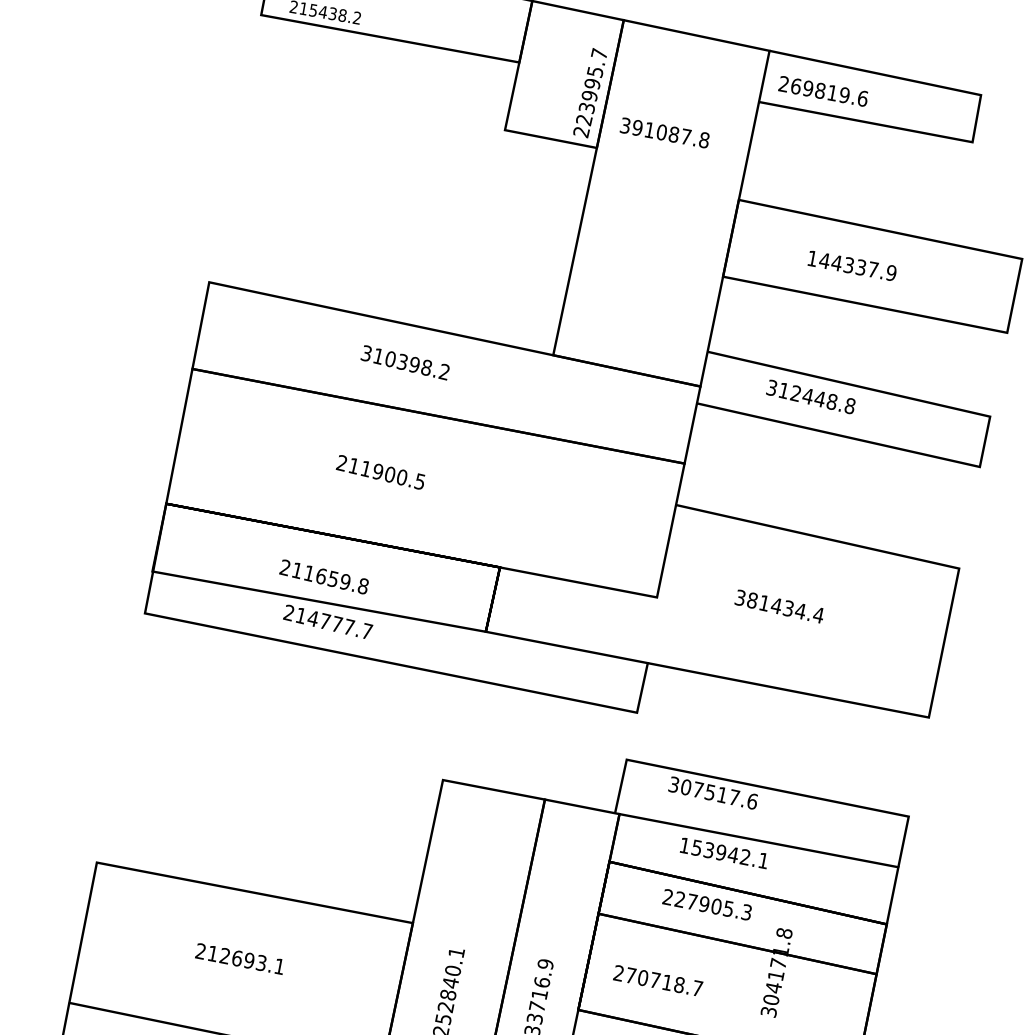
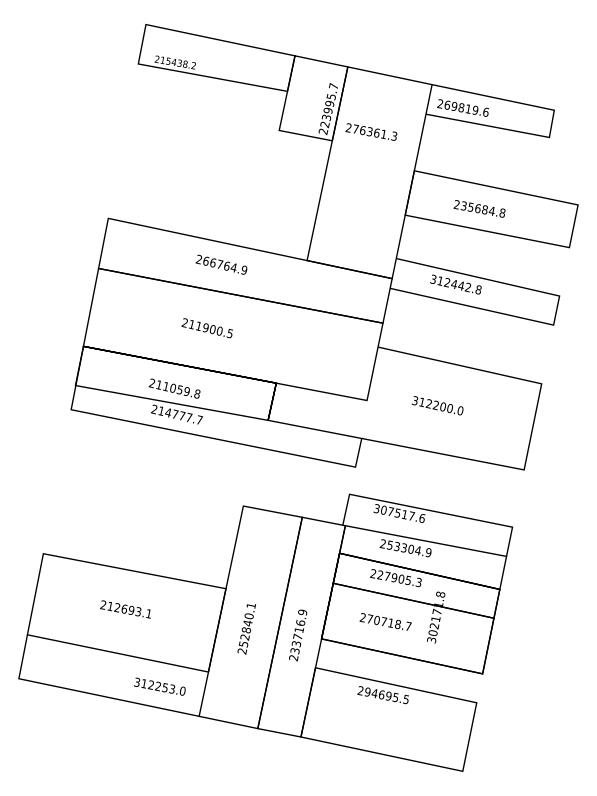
text: (664, 133) -> (371, 132), 391087.8 -> 276361.3
text: (851, 265) -> (479, 208), 144337.9 -> 235684.8
text: (405, 363) -> (221, 265), 310398.2 -> 266764.9
text: (830, 401) -> (467, 287), 312448.8 -> 312442.8
text: (322, 574) -> (173, 387), 211659.8 -> 211059.8
text: (785, 607) -> (441, 406), 381434.4 -> 312200.0
text: (723, 853) -> (405, 548), 153942.1 -> 253304.9
text: (657, 979) -> (385, 621), moved
text: (773, 988) -> (434, 626), 304171.8 -> 302171.8

